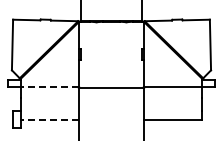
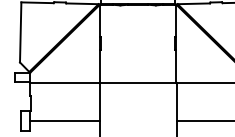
line: (49, 87) -> (64, 82), dashed -> solid
line: (49, 119) -> (64, 120), dashed -> solid

